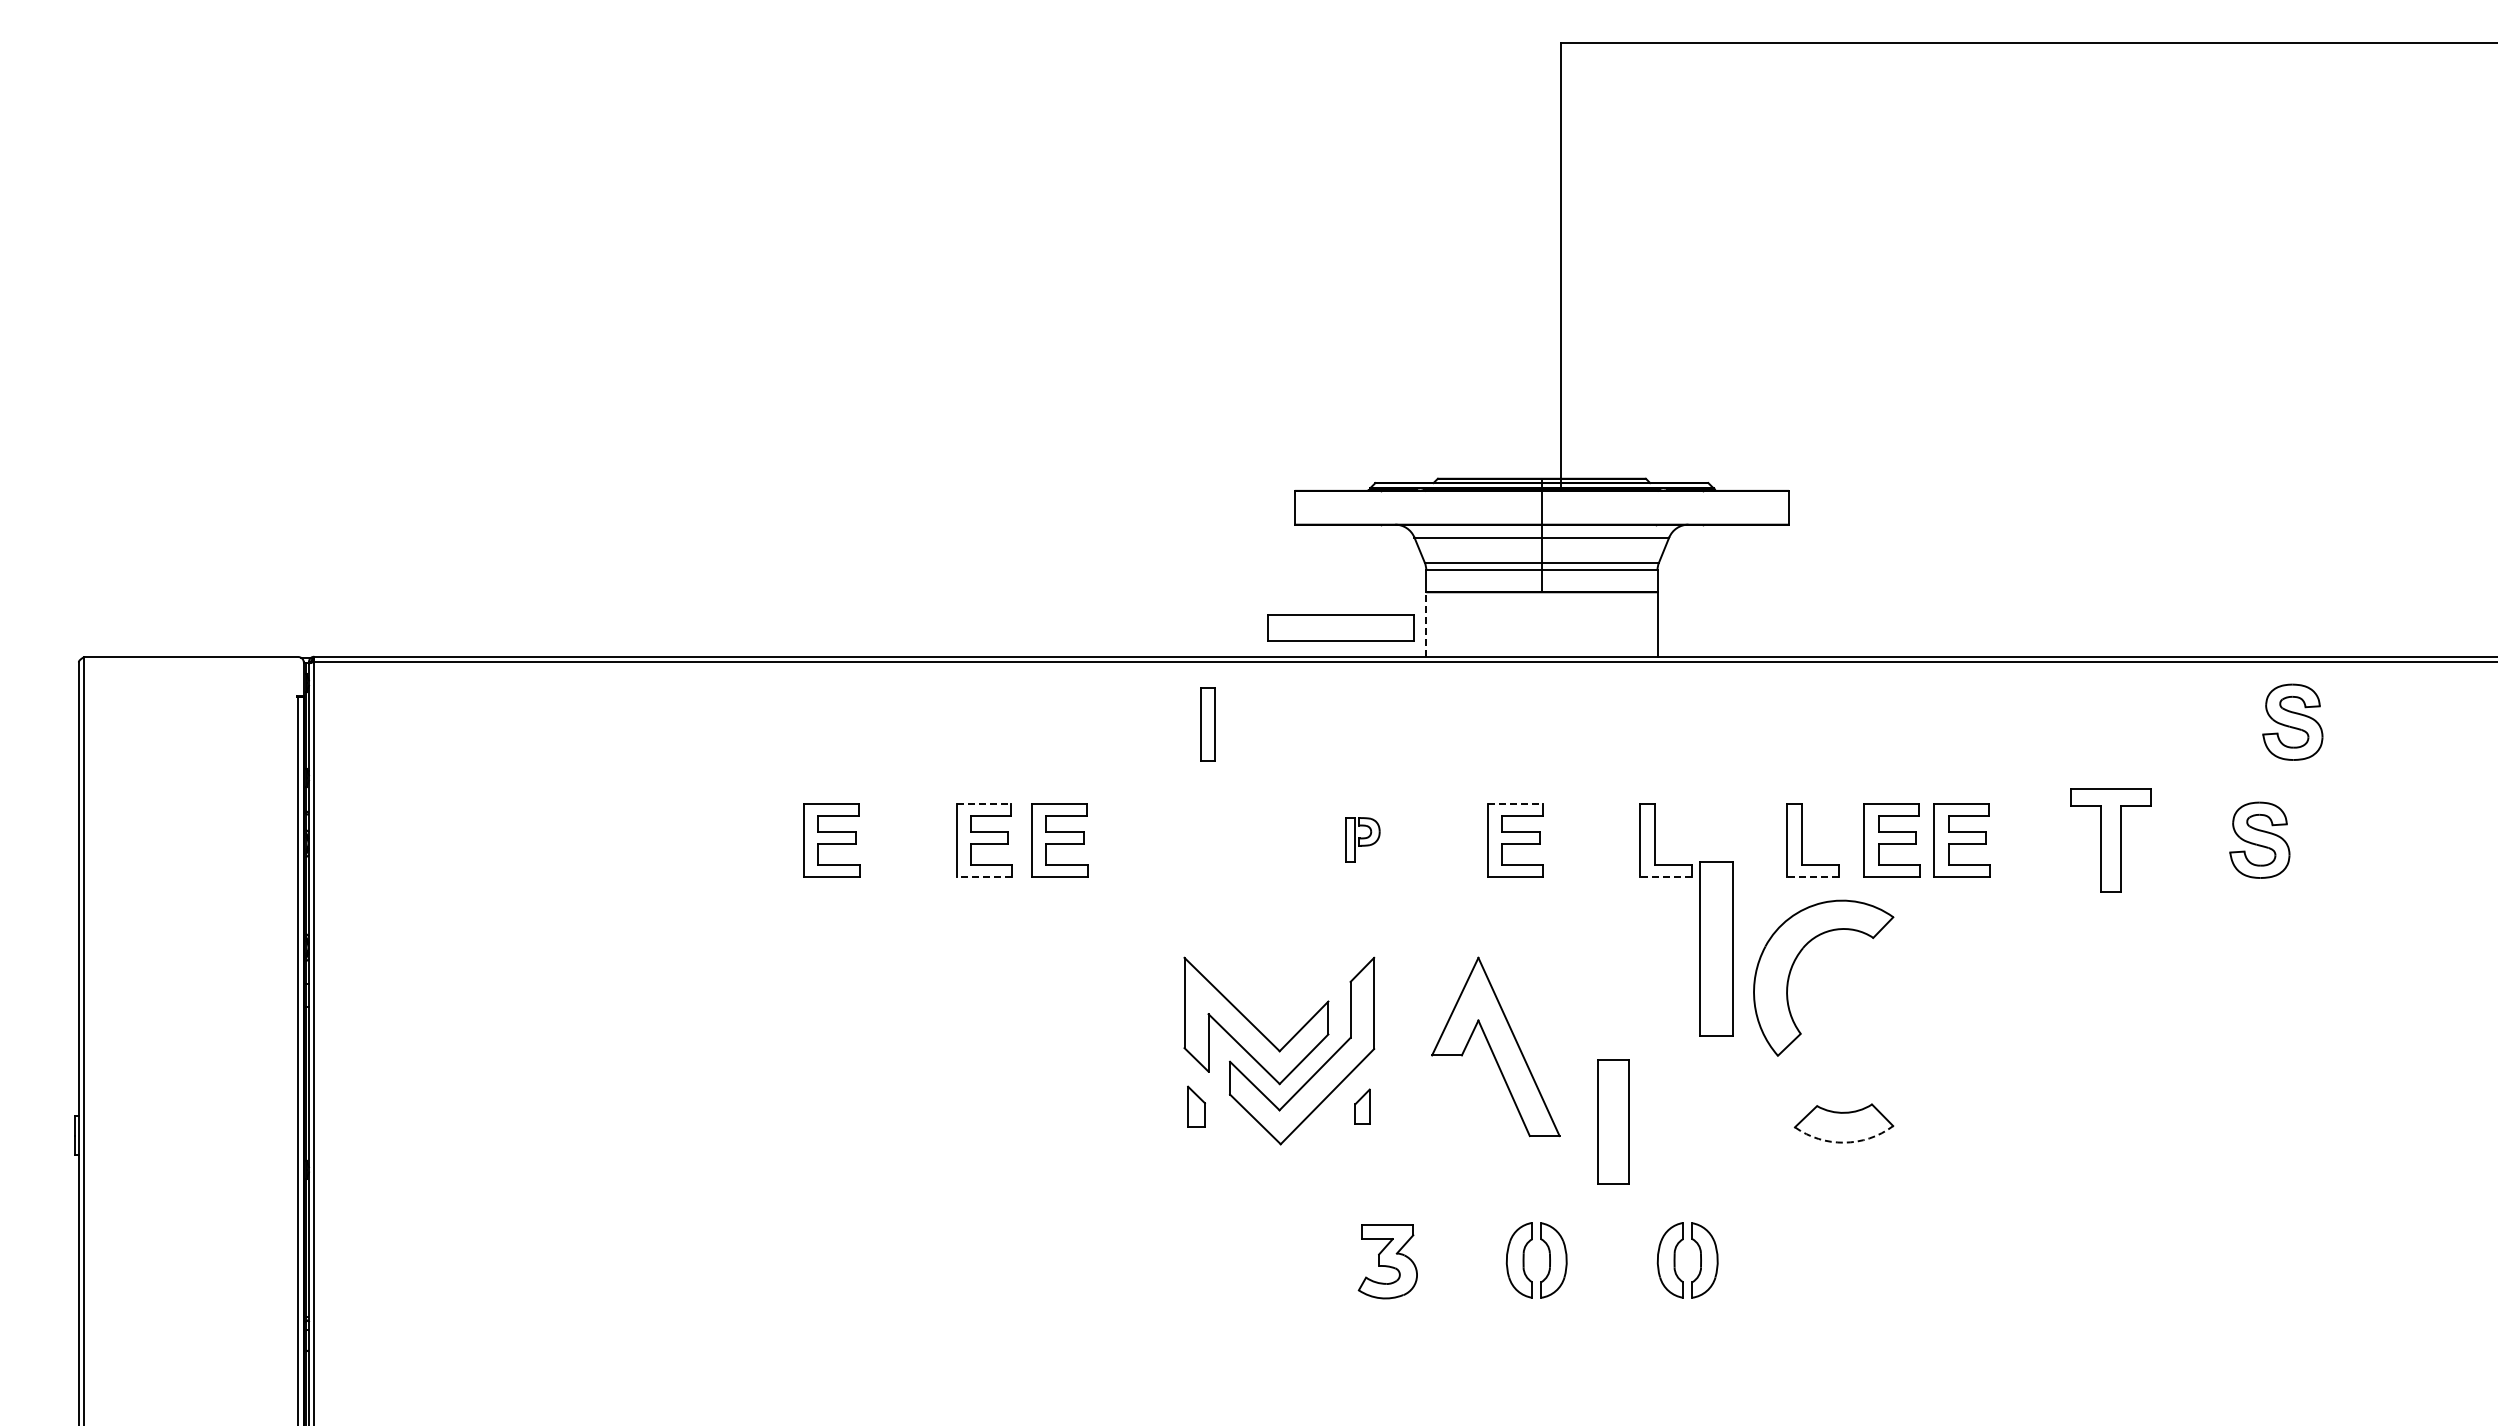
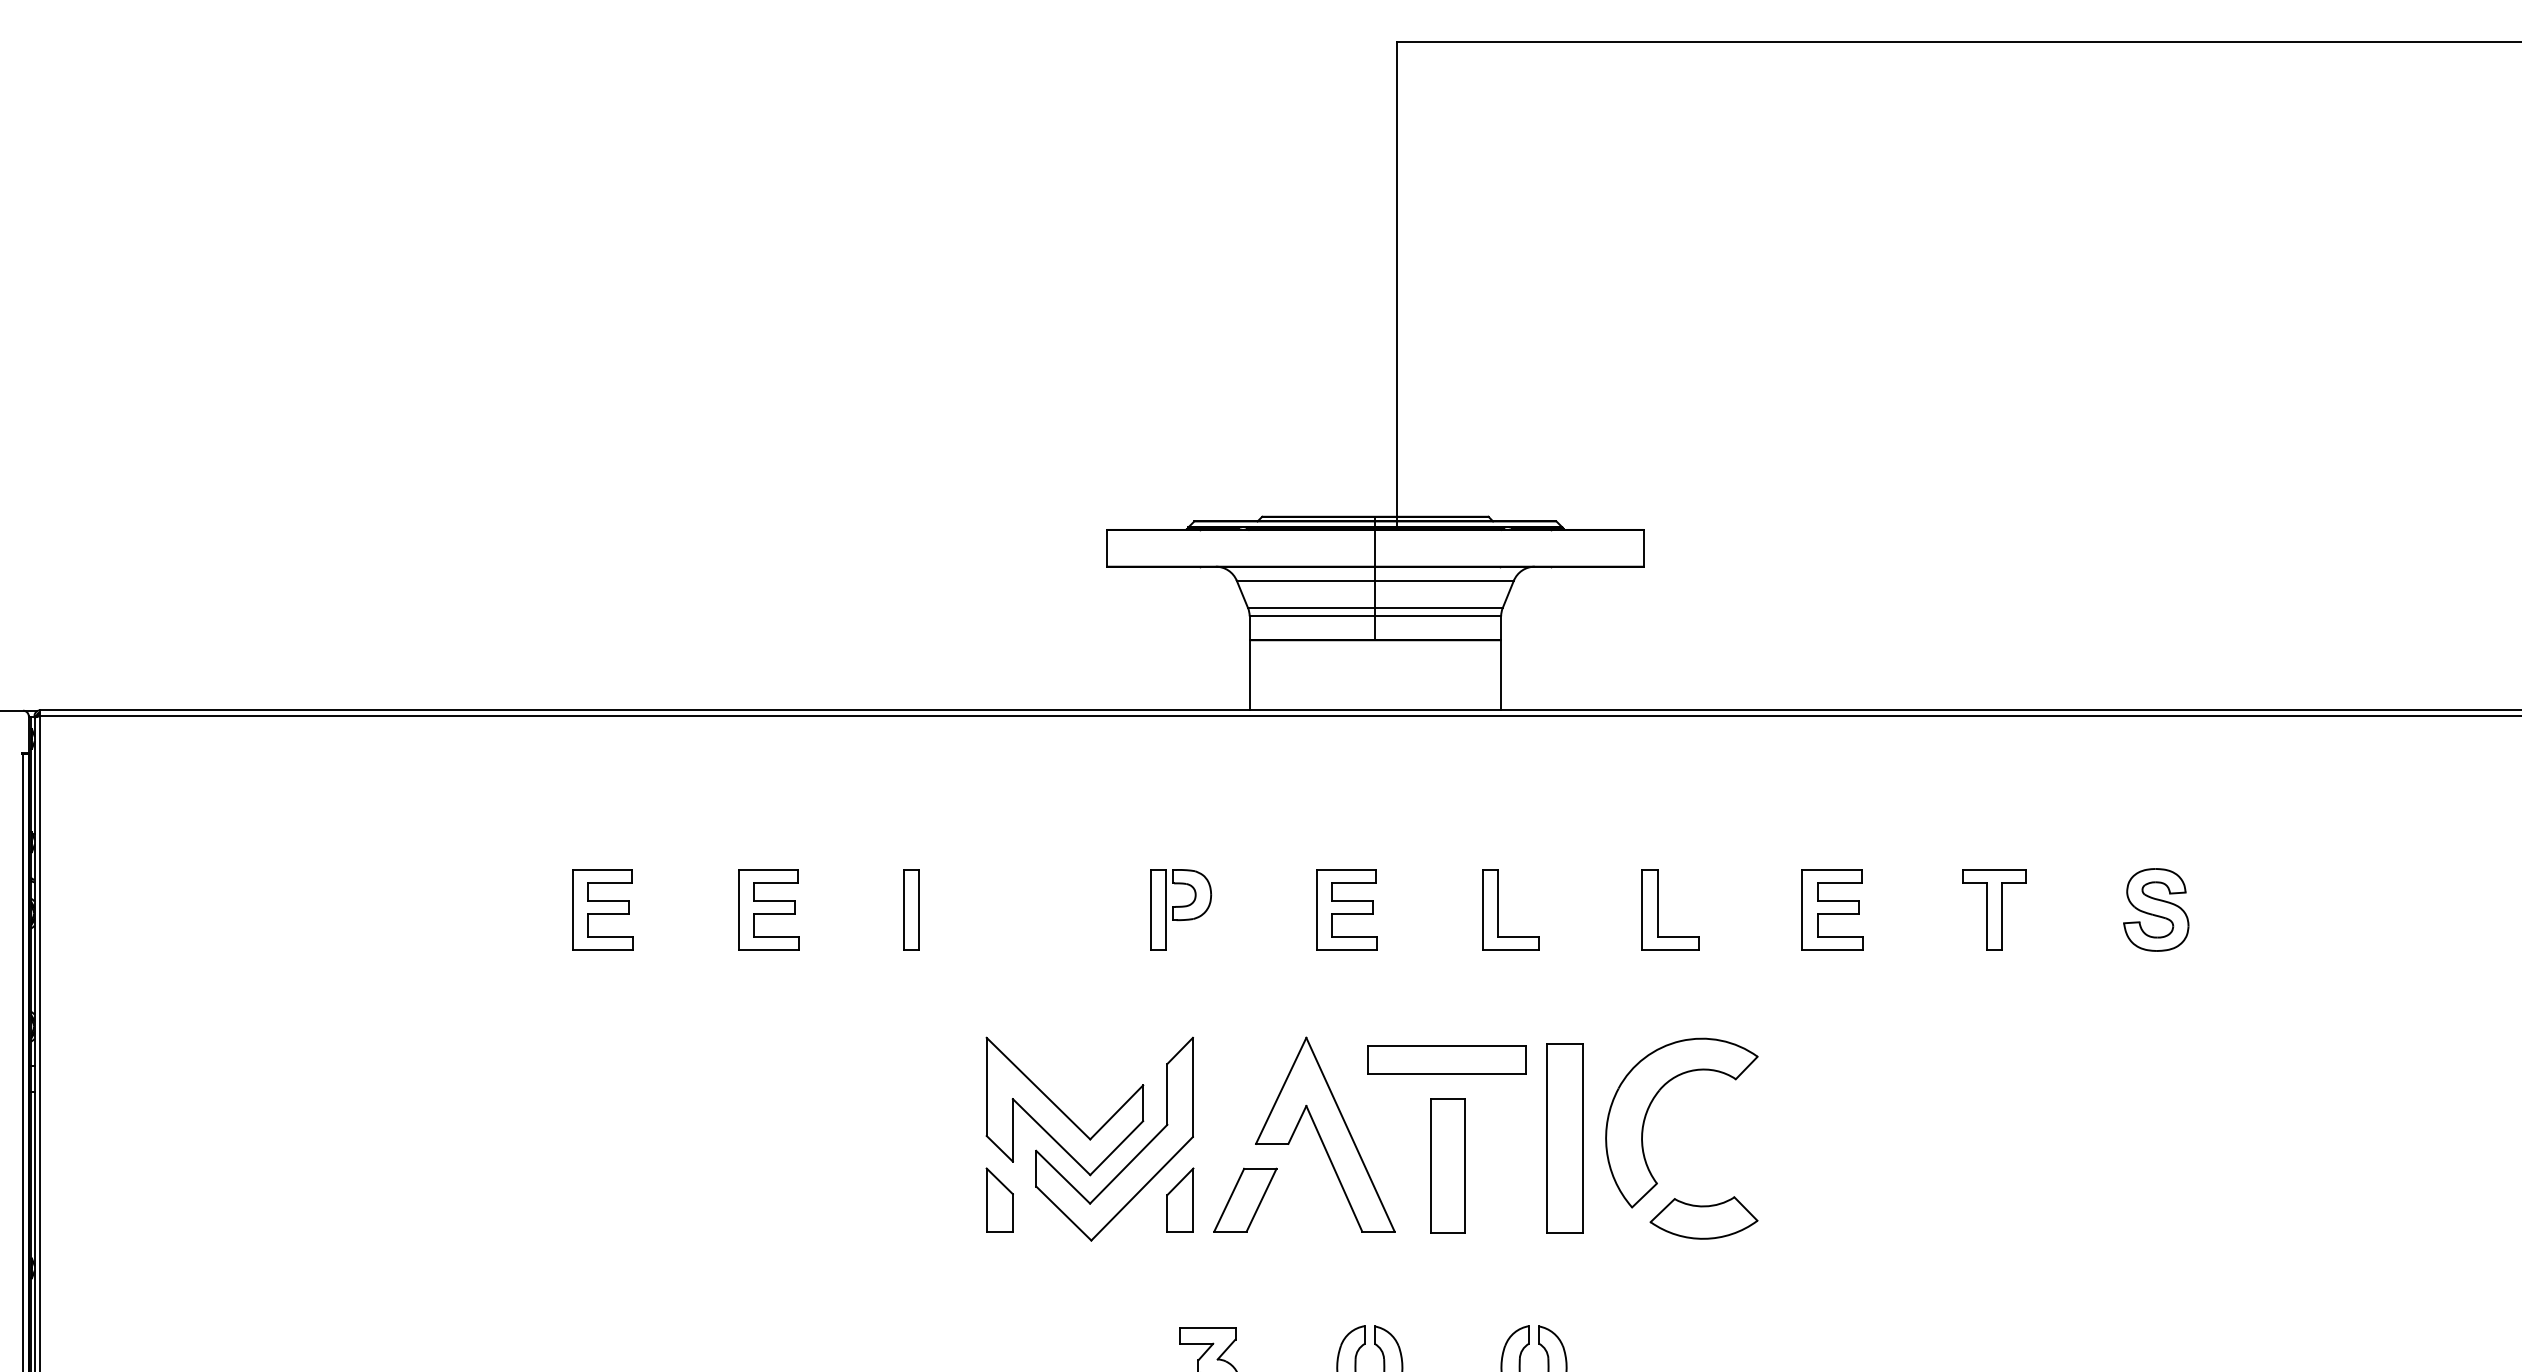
line: (1426, 623) -> (1249, 674), dashed -> solid
part: (1340, 627) -> (1446, 1059), moved
part: (2292, 721) -> (2191, 780), removed
part: (1207, 724) -> (910, 910), moved
line: (984, 803) -> (769, 869), dashed -> solid
line: (1515, 803) -> (1346, 869), dashed -> solid
part: (1362, 839) -> (1180, 909), size x1.67
part: (1059, 840) -> (850, 910), removed
part: (1891, 840) -> (1755, 910), removed
part: (2110, 840) -> (1993, 910), size x0.71
line: (984, 876) -> (769, 949), dashed -> solid
line: (1666, 876) -> (1510, 949), dashed -> solid
line: (1813, 876) -> (1670, 949), dashed -> solid
part: (1716, 948) -> (1565, 1138), moved
part: (1793, 966) -> (1649, 1110), moved
part: (1196, 1106) -> (999, 1199), size x1.43
part: (1362, 1106) -> (1180, 1199), size x1.67
part: (1421, 1106) -> (1244, 1199), added
part: (1613, 1121) -> (1447, 1165), moved
arc: (1844, 1142) -> (1704, 1238), dashed -> solid

